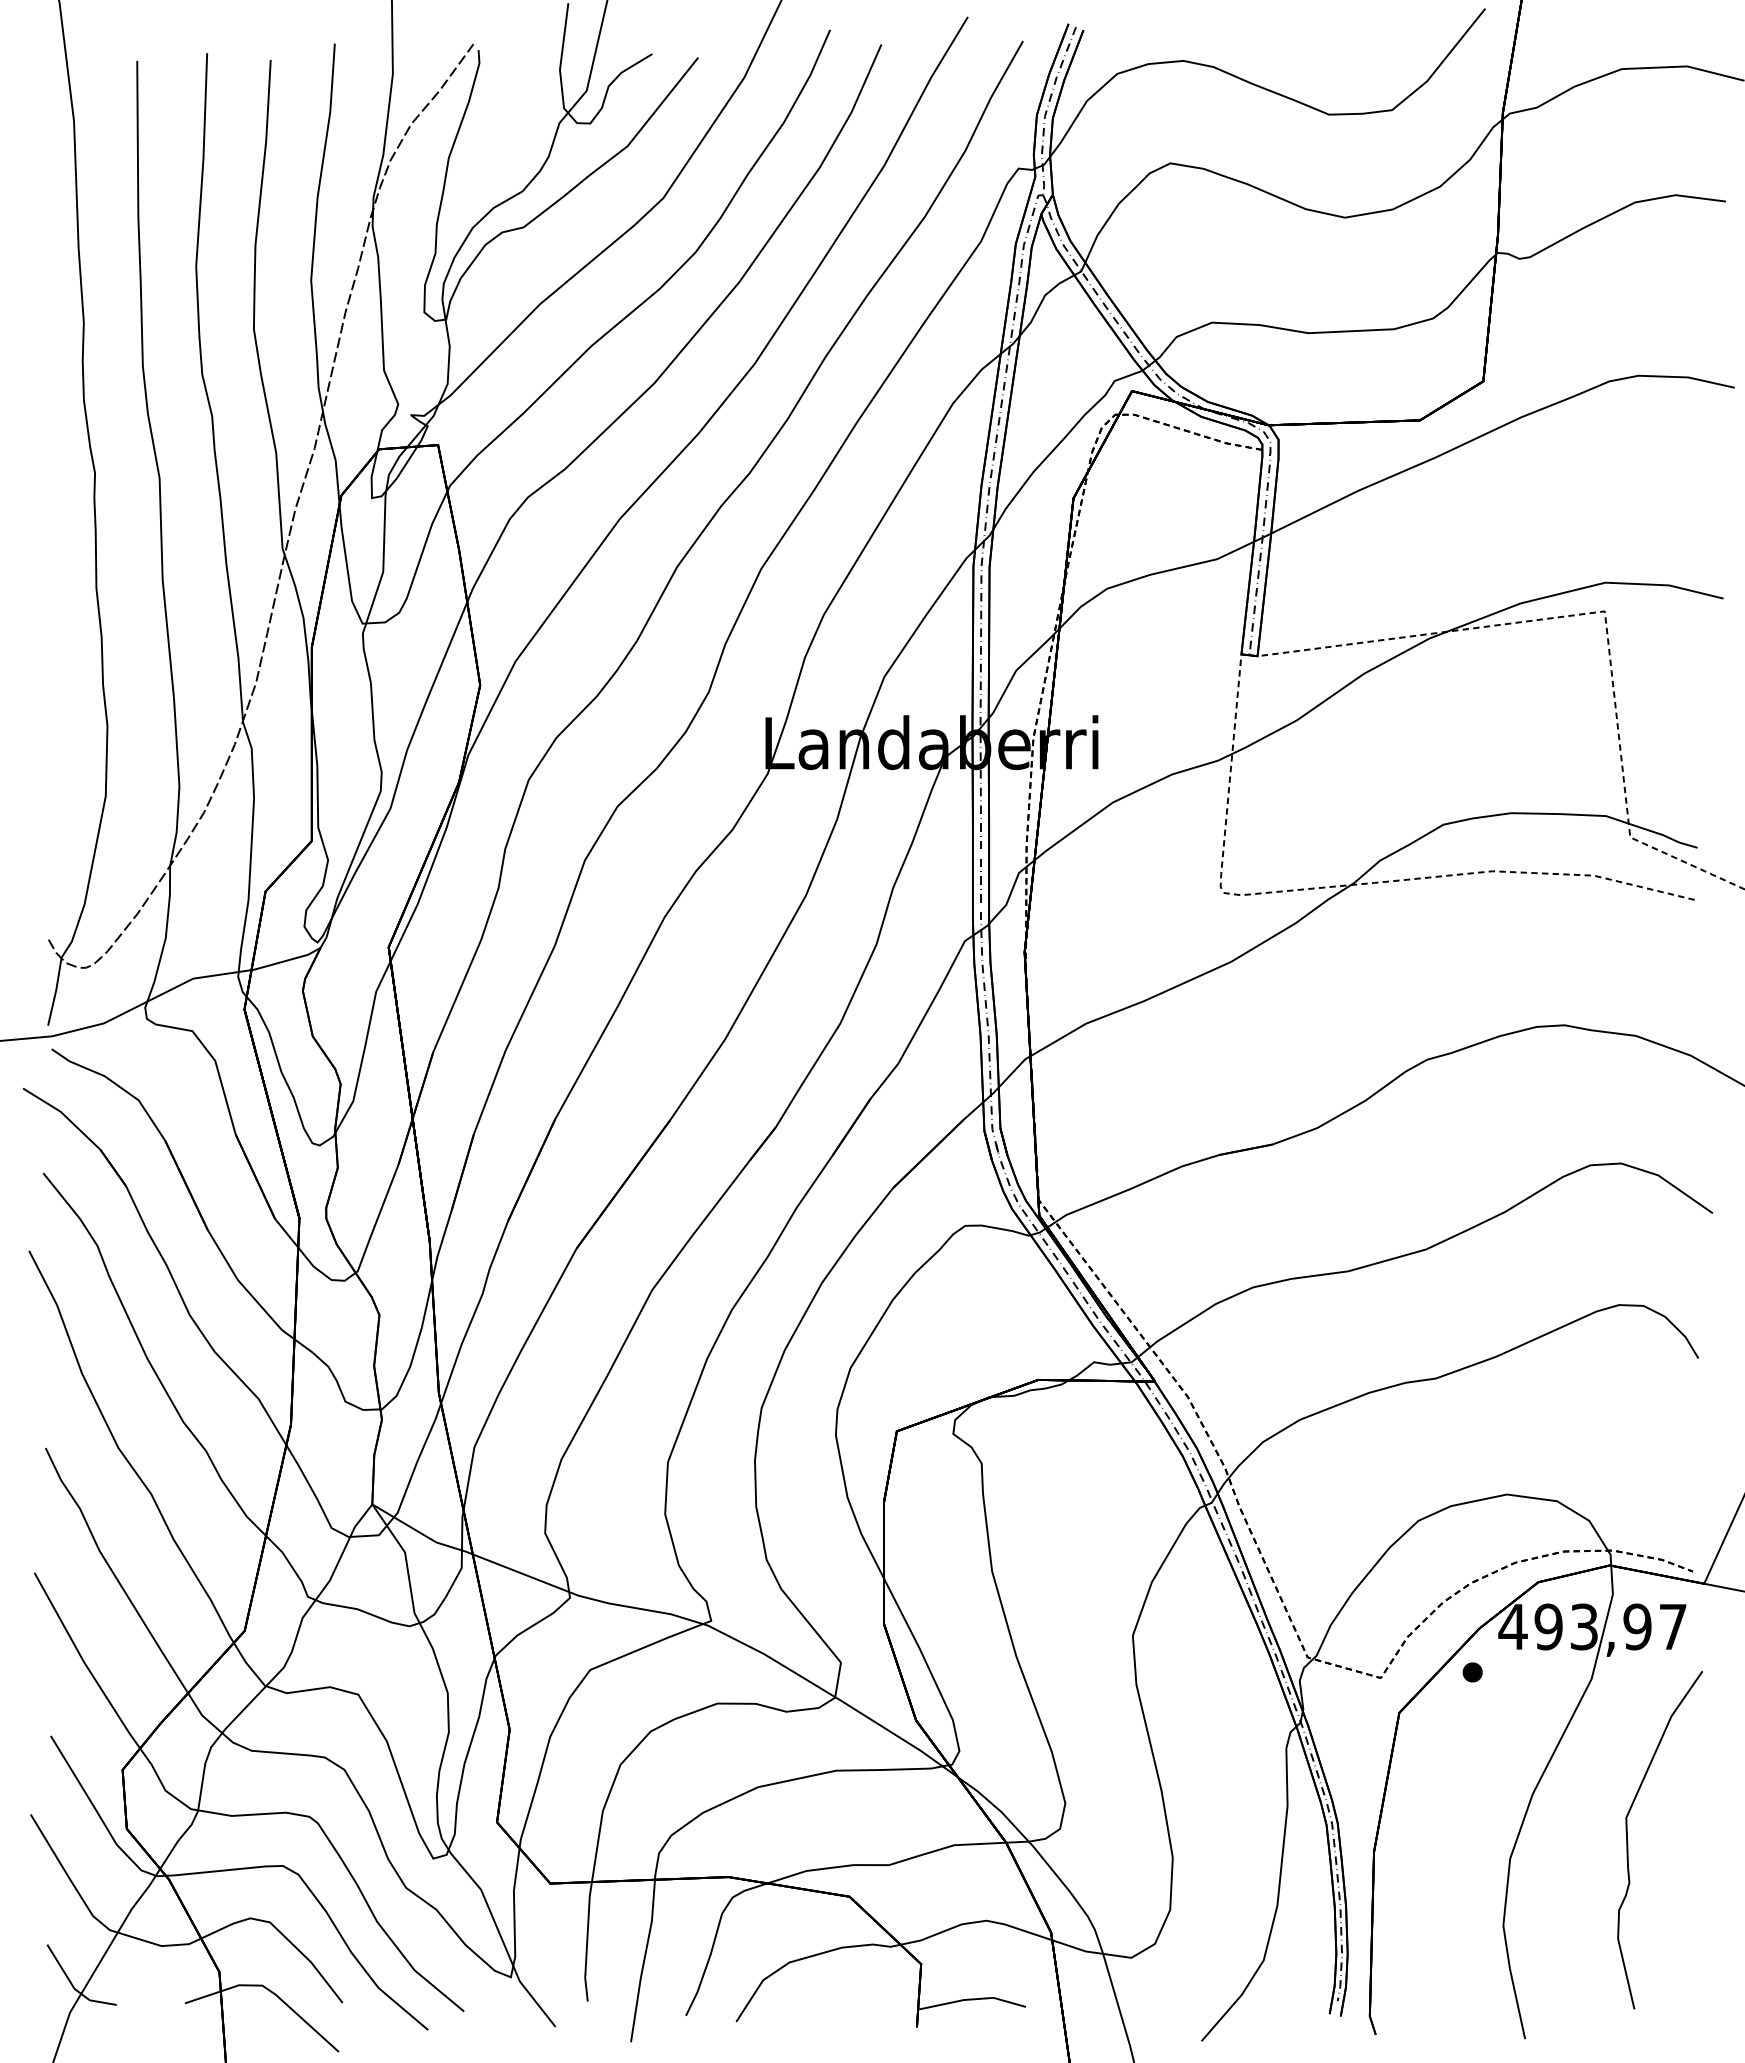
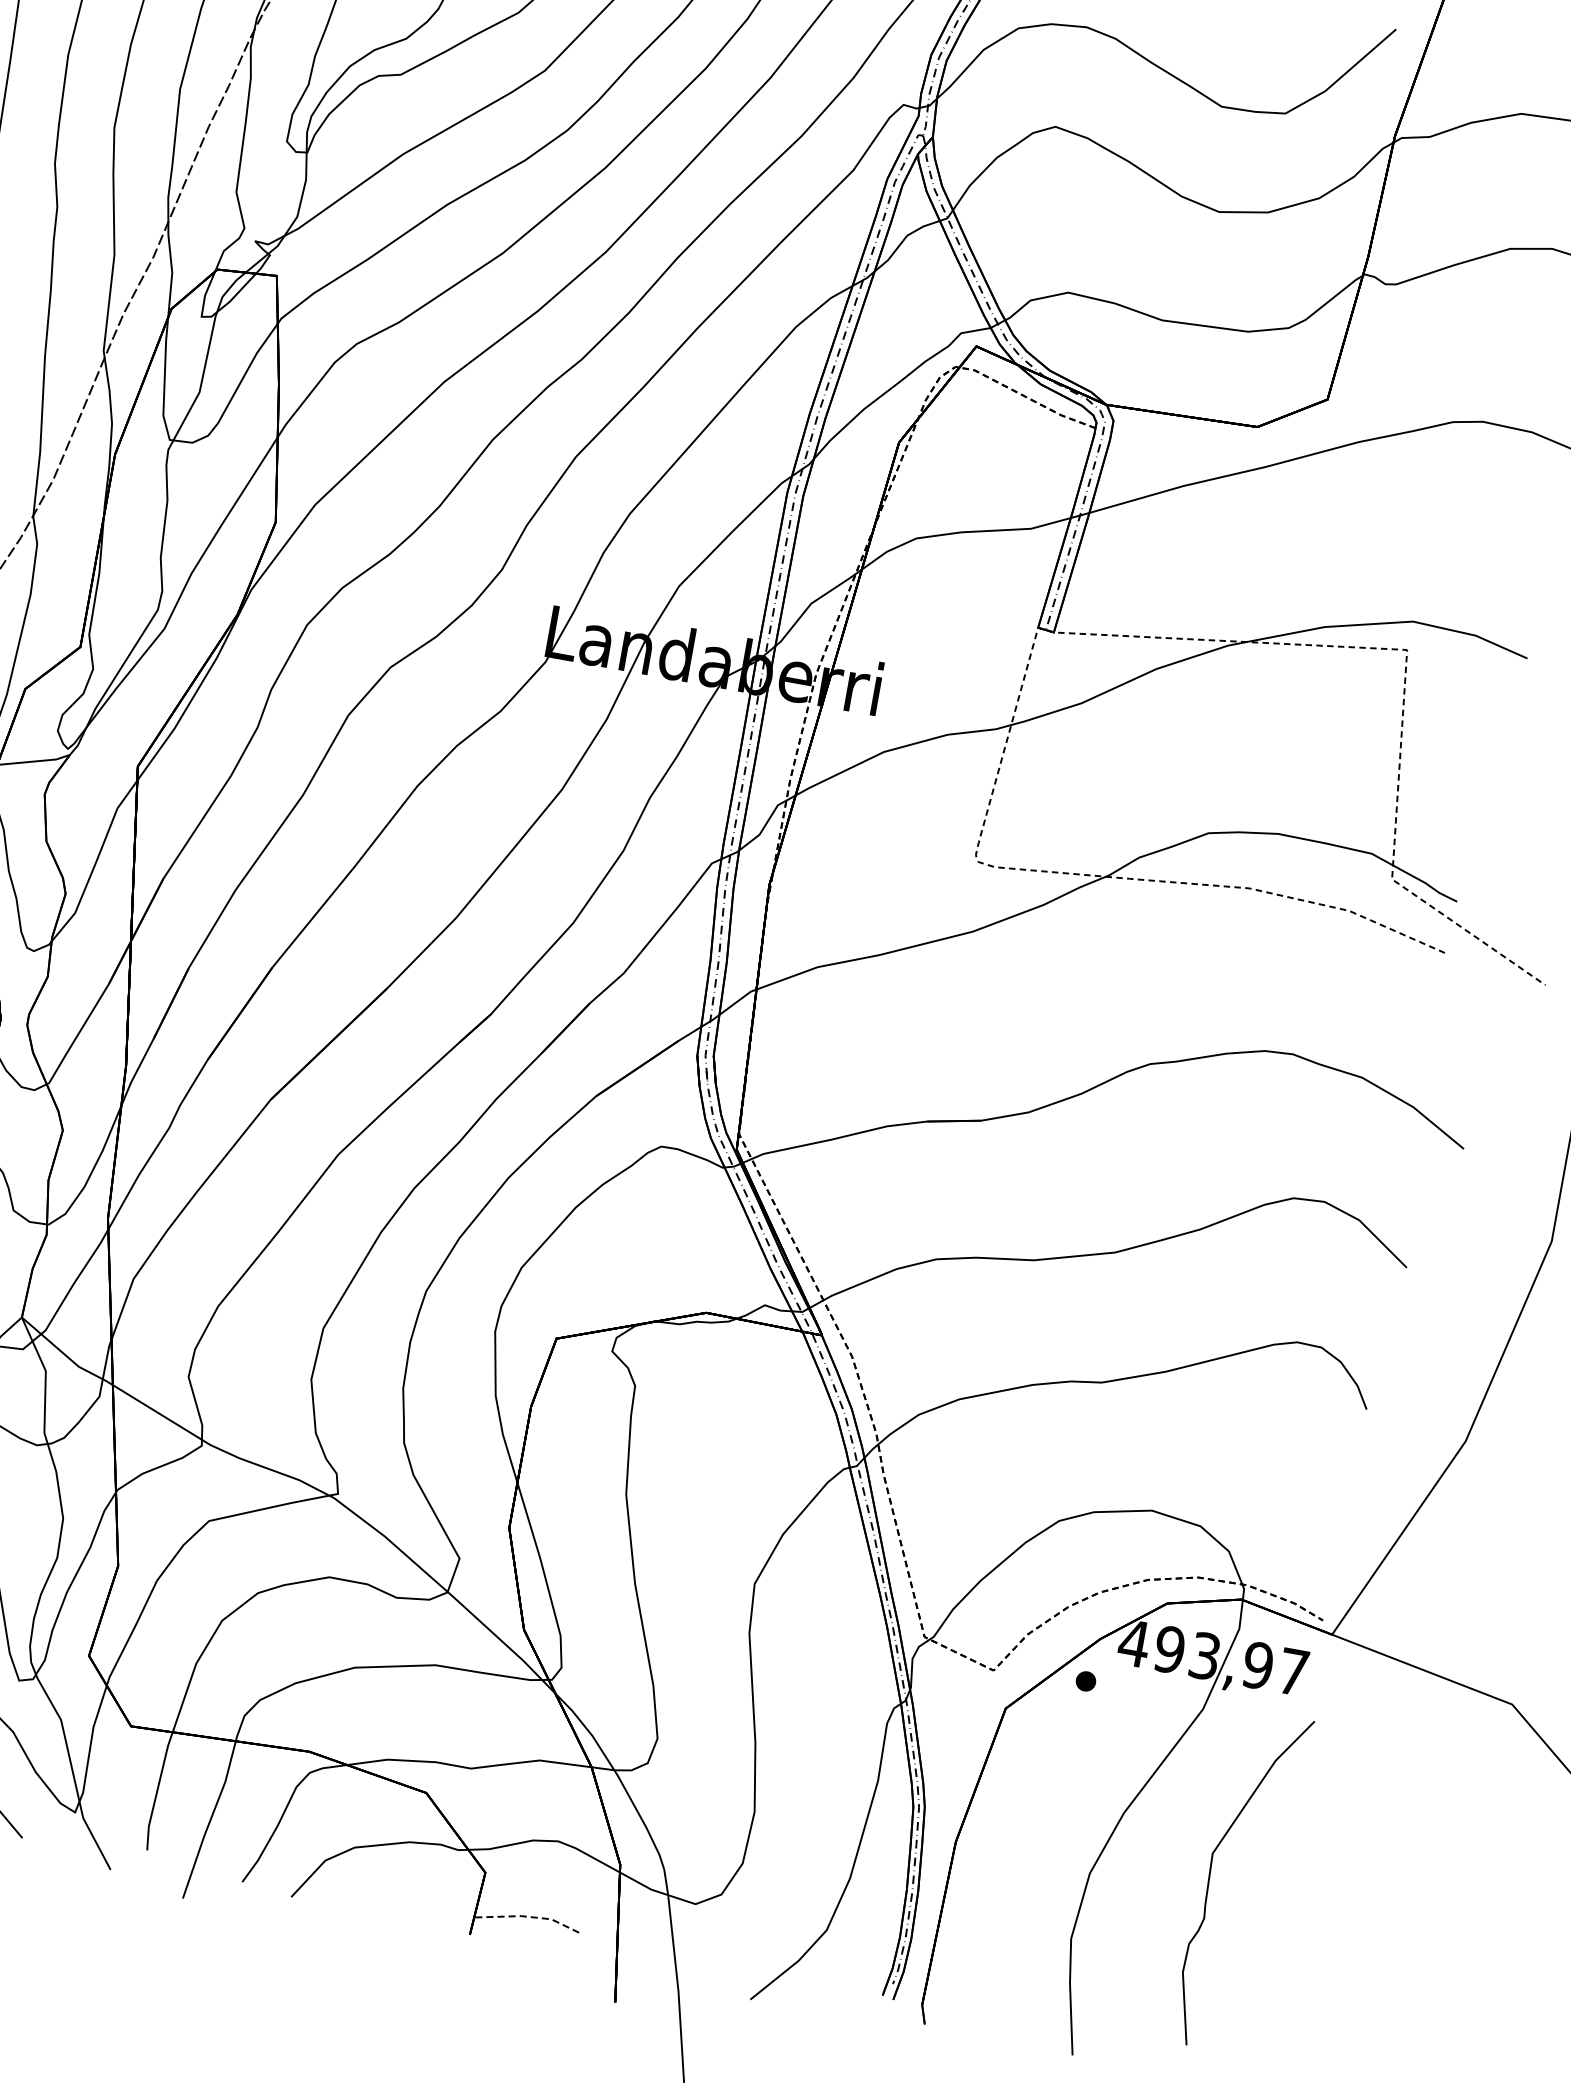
line: (972, 1999) -> (530, 1917), solid -> dashed

